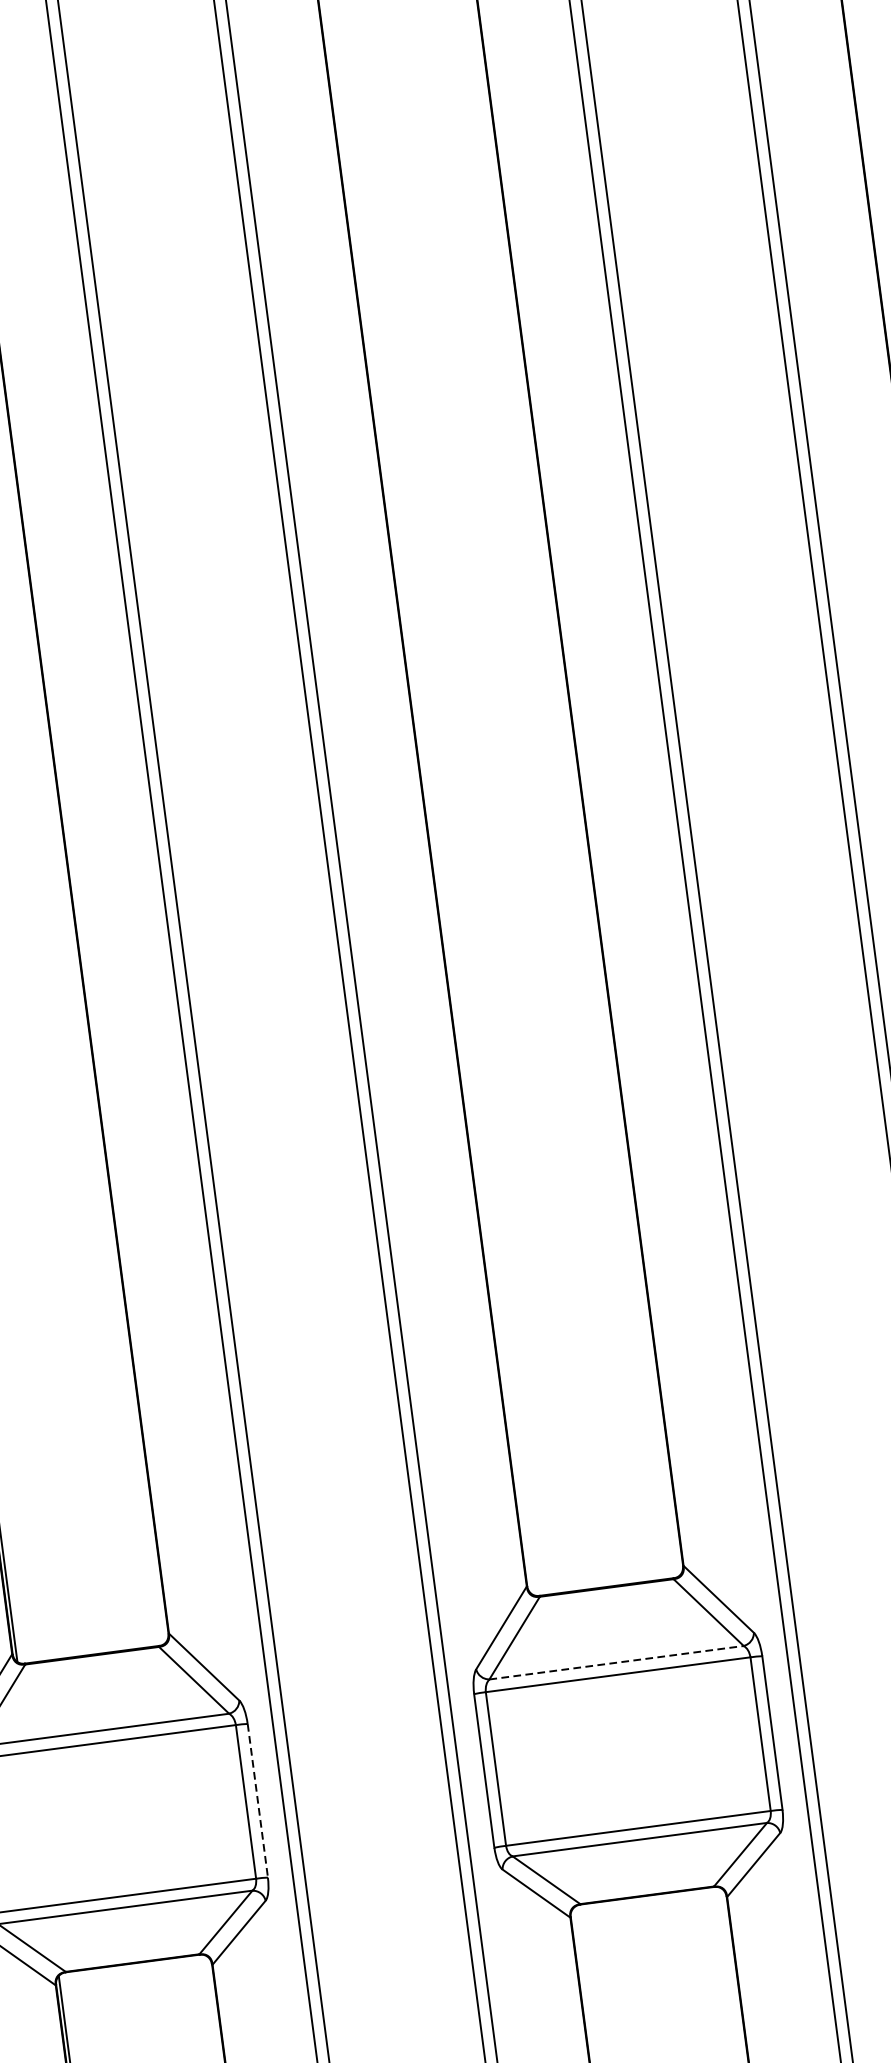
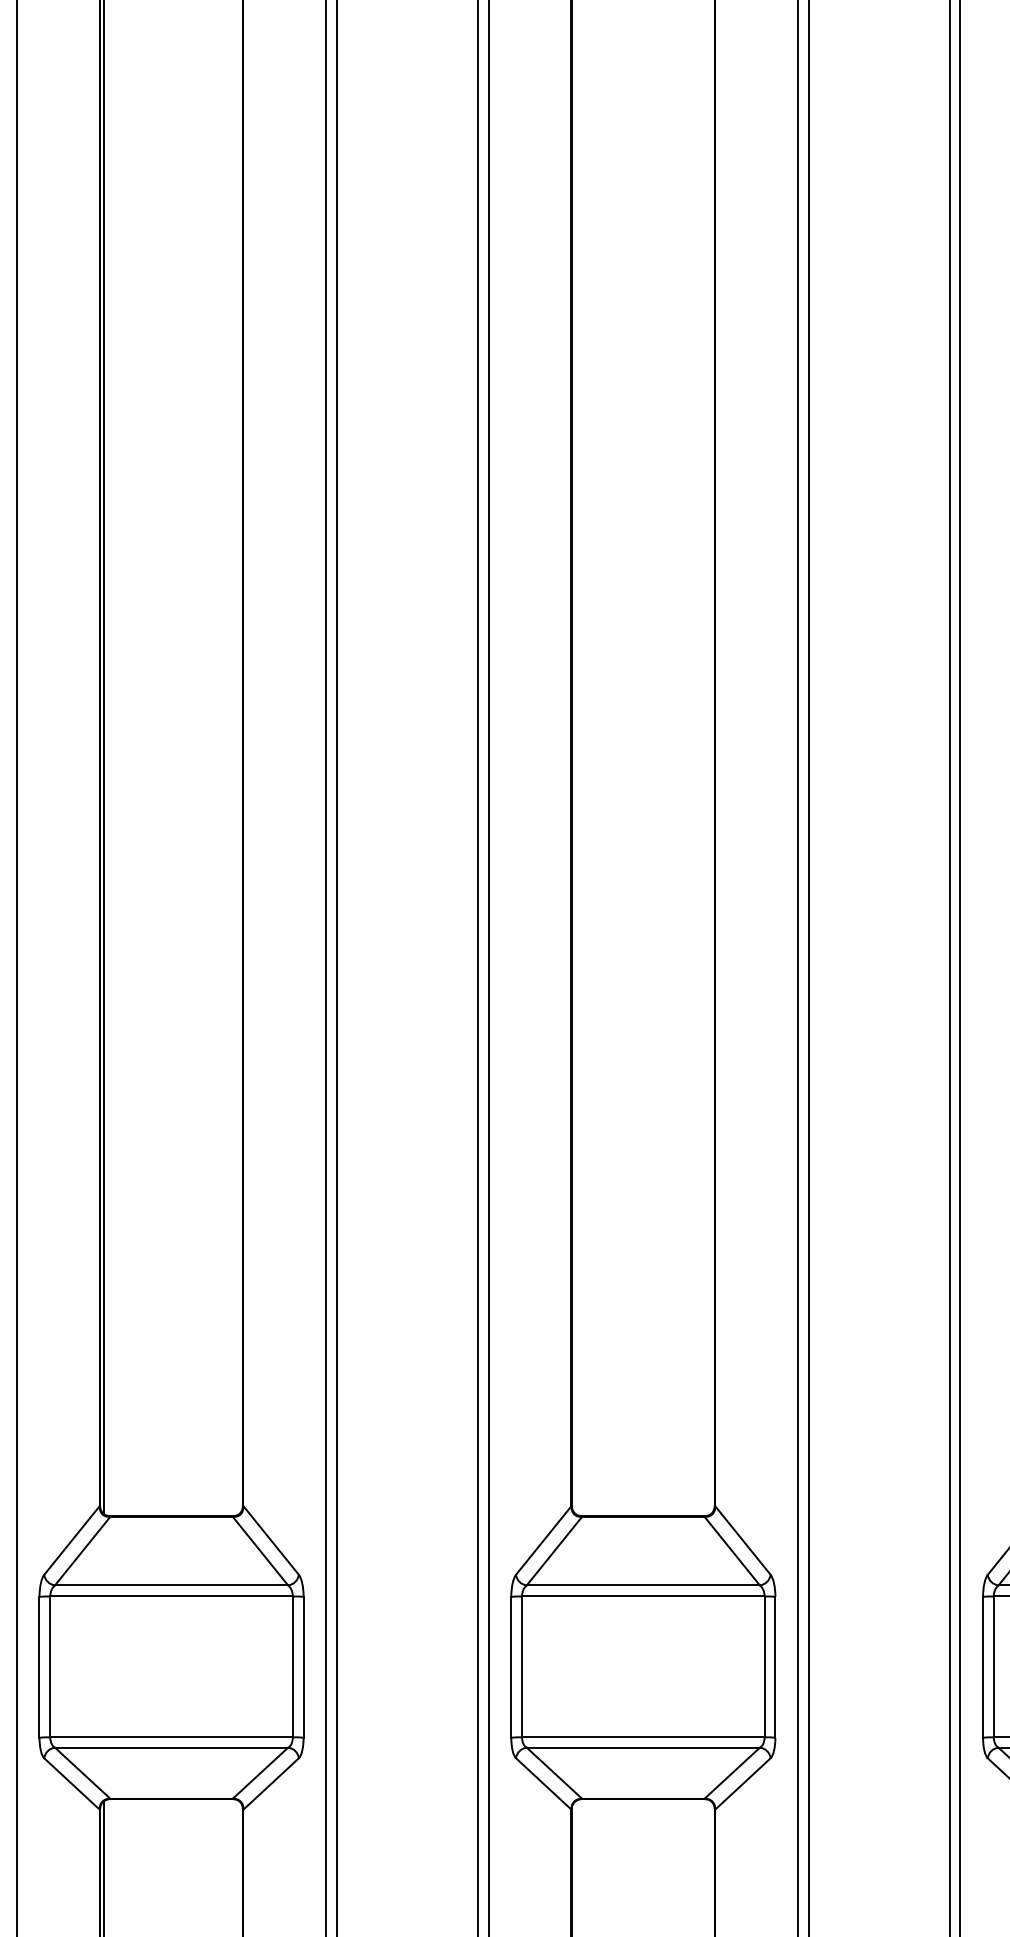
line: (616, 1662) -> (643, 1585), dashed -> solid
line: (257, 1801) -> (303, 1667), dashed -> solid

